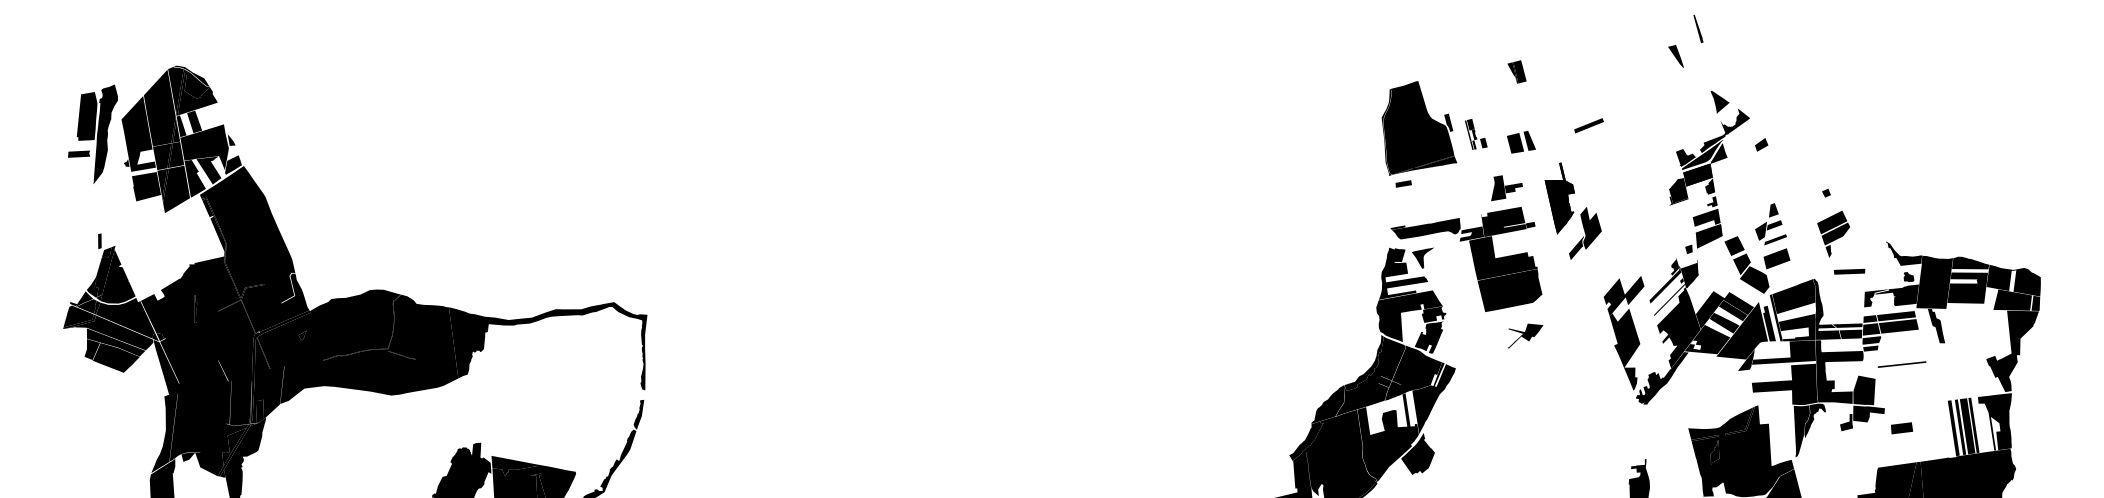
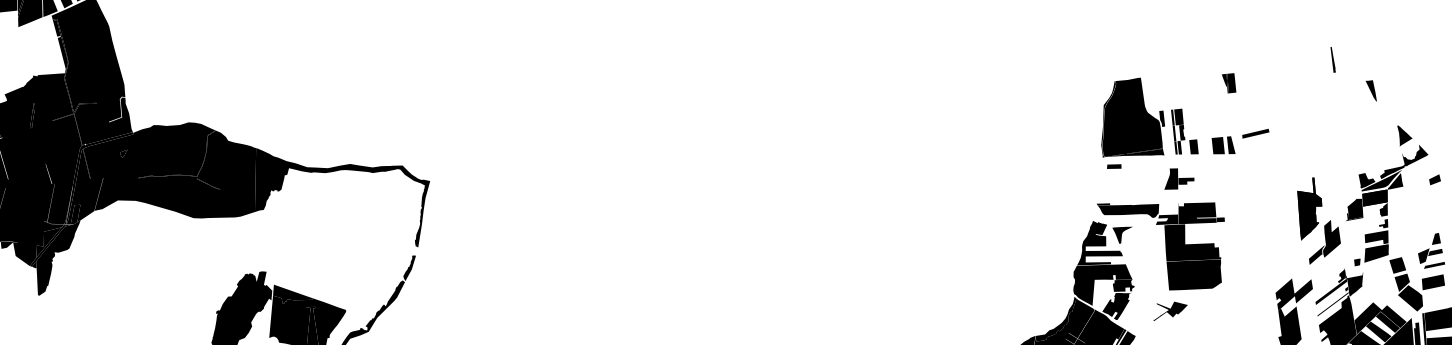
line: (1698, 28) -> (1333, 59), moved
part: (1588, 125) -> (1255, 133), moved
part: (1476, 134) -> (1185, 132), size x1.67
part: (1506, 188) -> (1179, 180), moved
part: (1572, 210) -> (1317, 221), moved
part: (1525, 335) -> (1170, 311), moved

